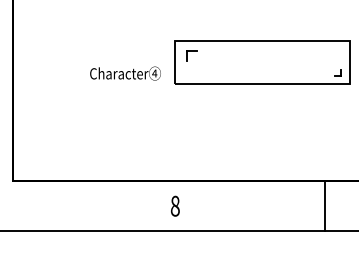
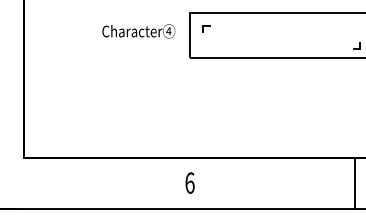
part: (191, 55) -> (206, 28), size x0.62
text: (125, 73) -> (138, 31), moved
text: (174, 205) -> (189, 182), 8 -> 6
line: (324, 206) -> (354, 183), moved

